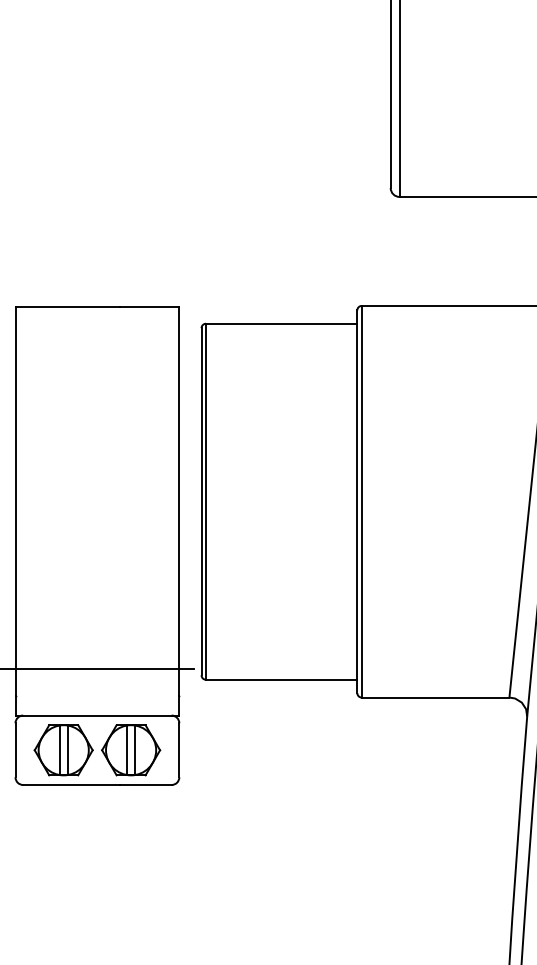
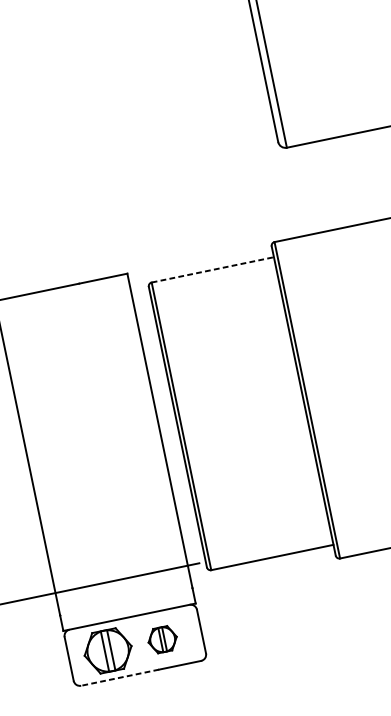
line: (281, 323) -> (212, 269), solid -> dashed
part: (131, 750) -> (162, 639), size x0.6
line: (70, 785) -> (119, 678), solid -> dashed

